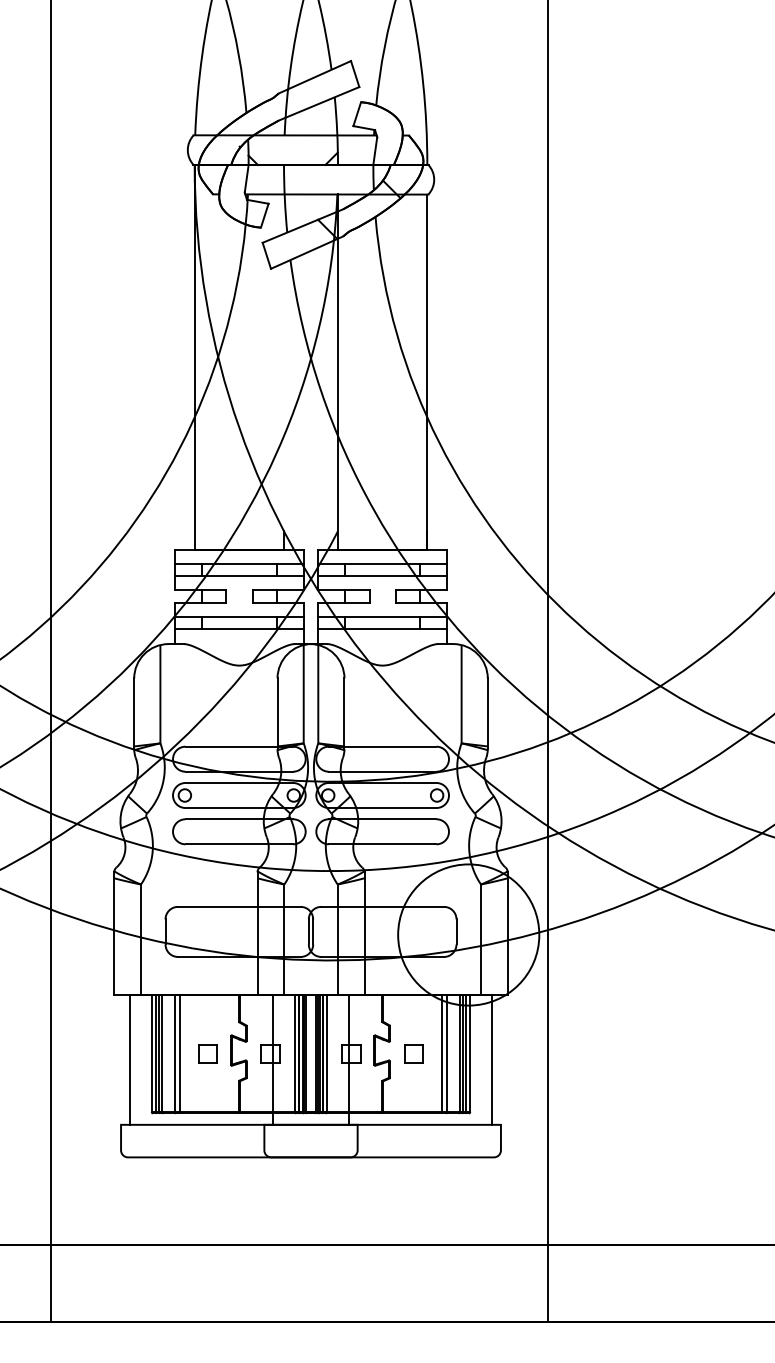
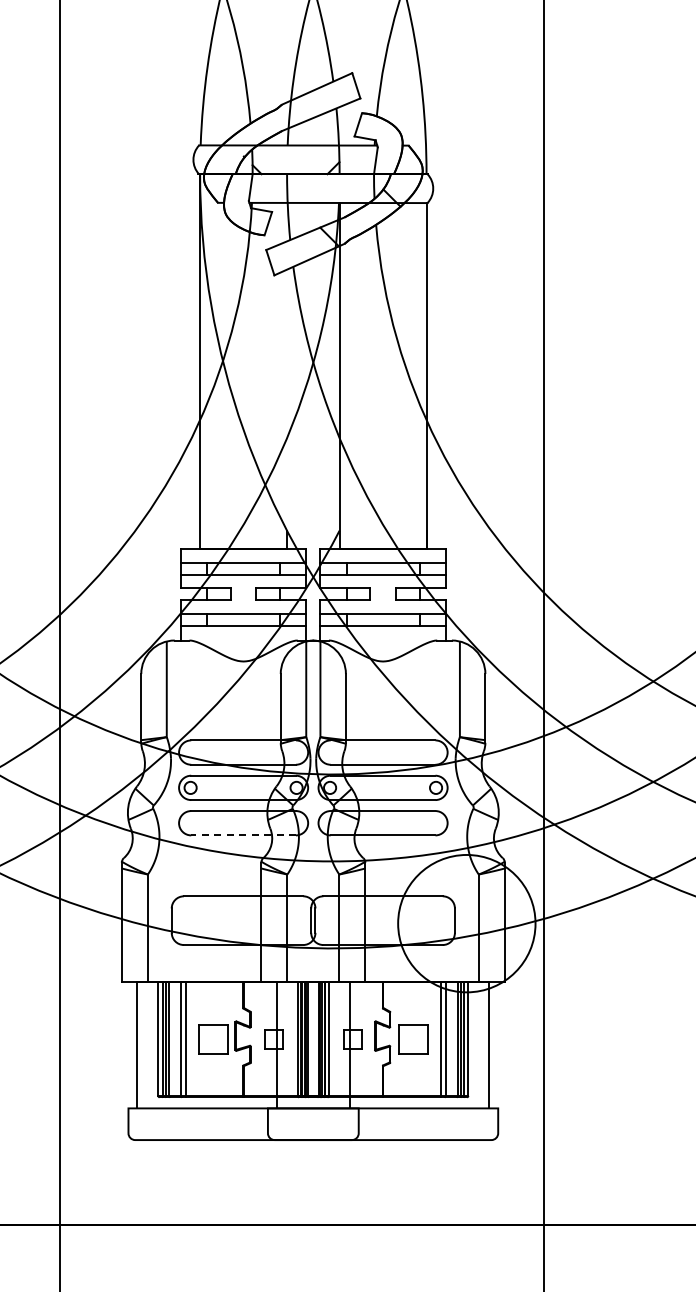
line: (239, 844) -> (243, 835), solid -> dashed
part: (207, 1053) -> (212, 1038), size x1.6
part: (413, 1053) -> (413, 1038), size x1.6

